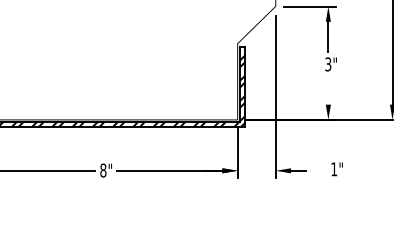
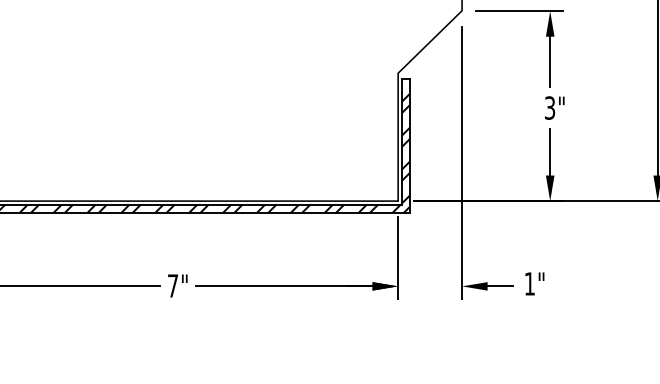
line: (328, 90) -> (550, 151), added
text: (336, 169) -> (533, 284), moved
text: (103, 170) -> (173, 285), 8" -> 7"

